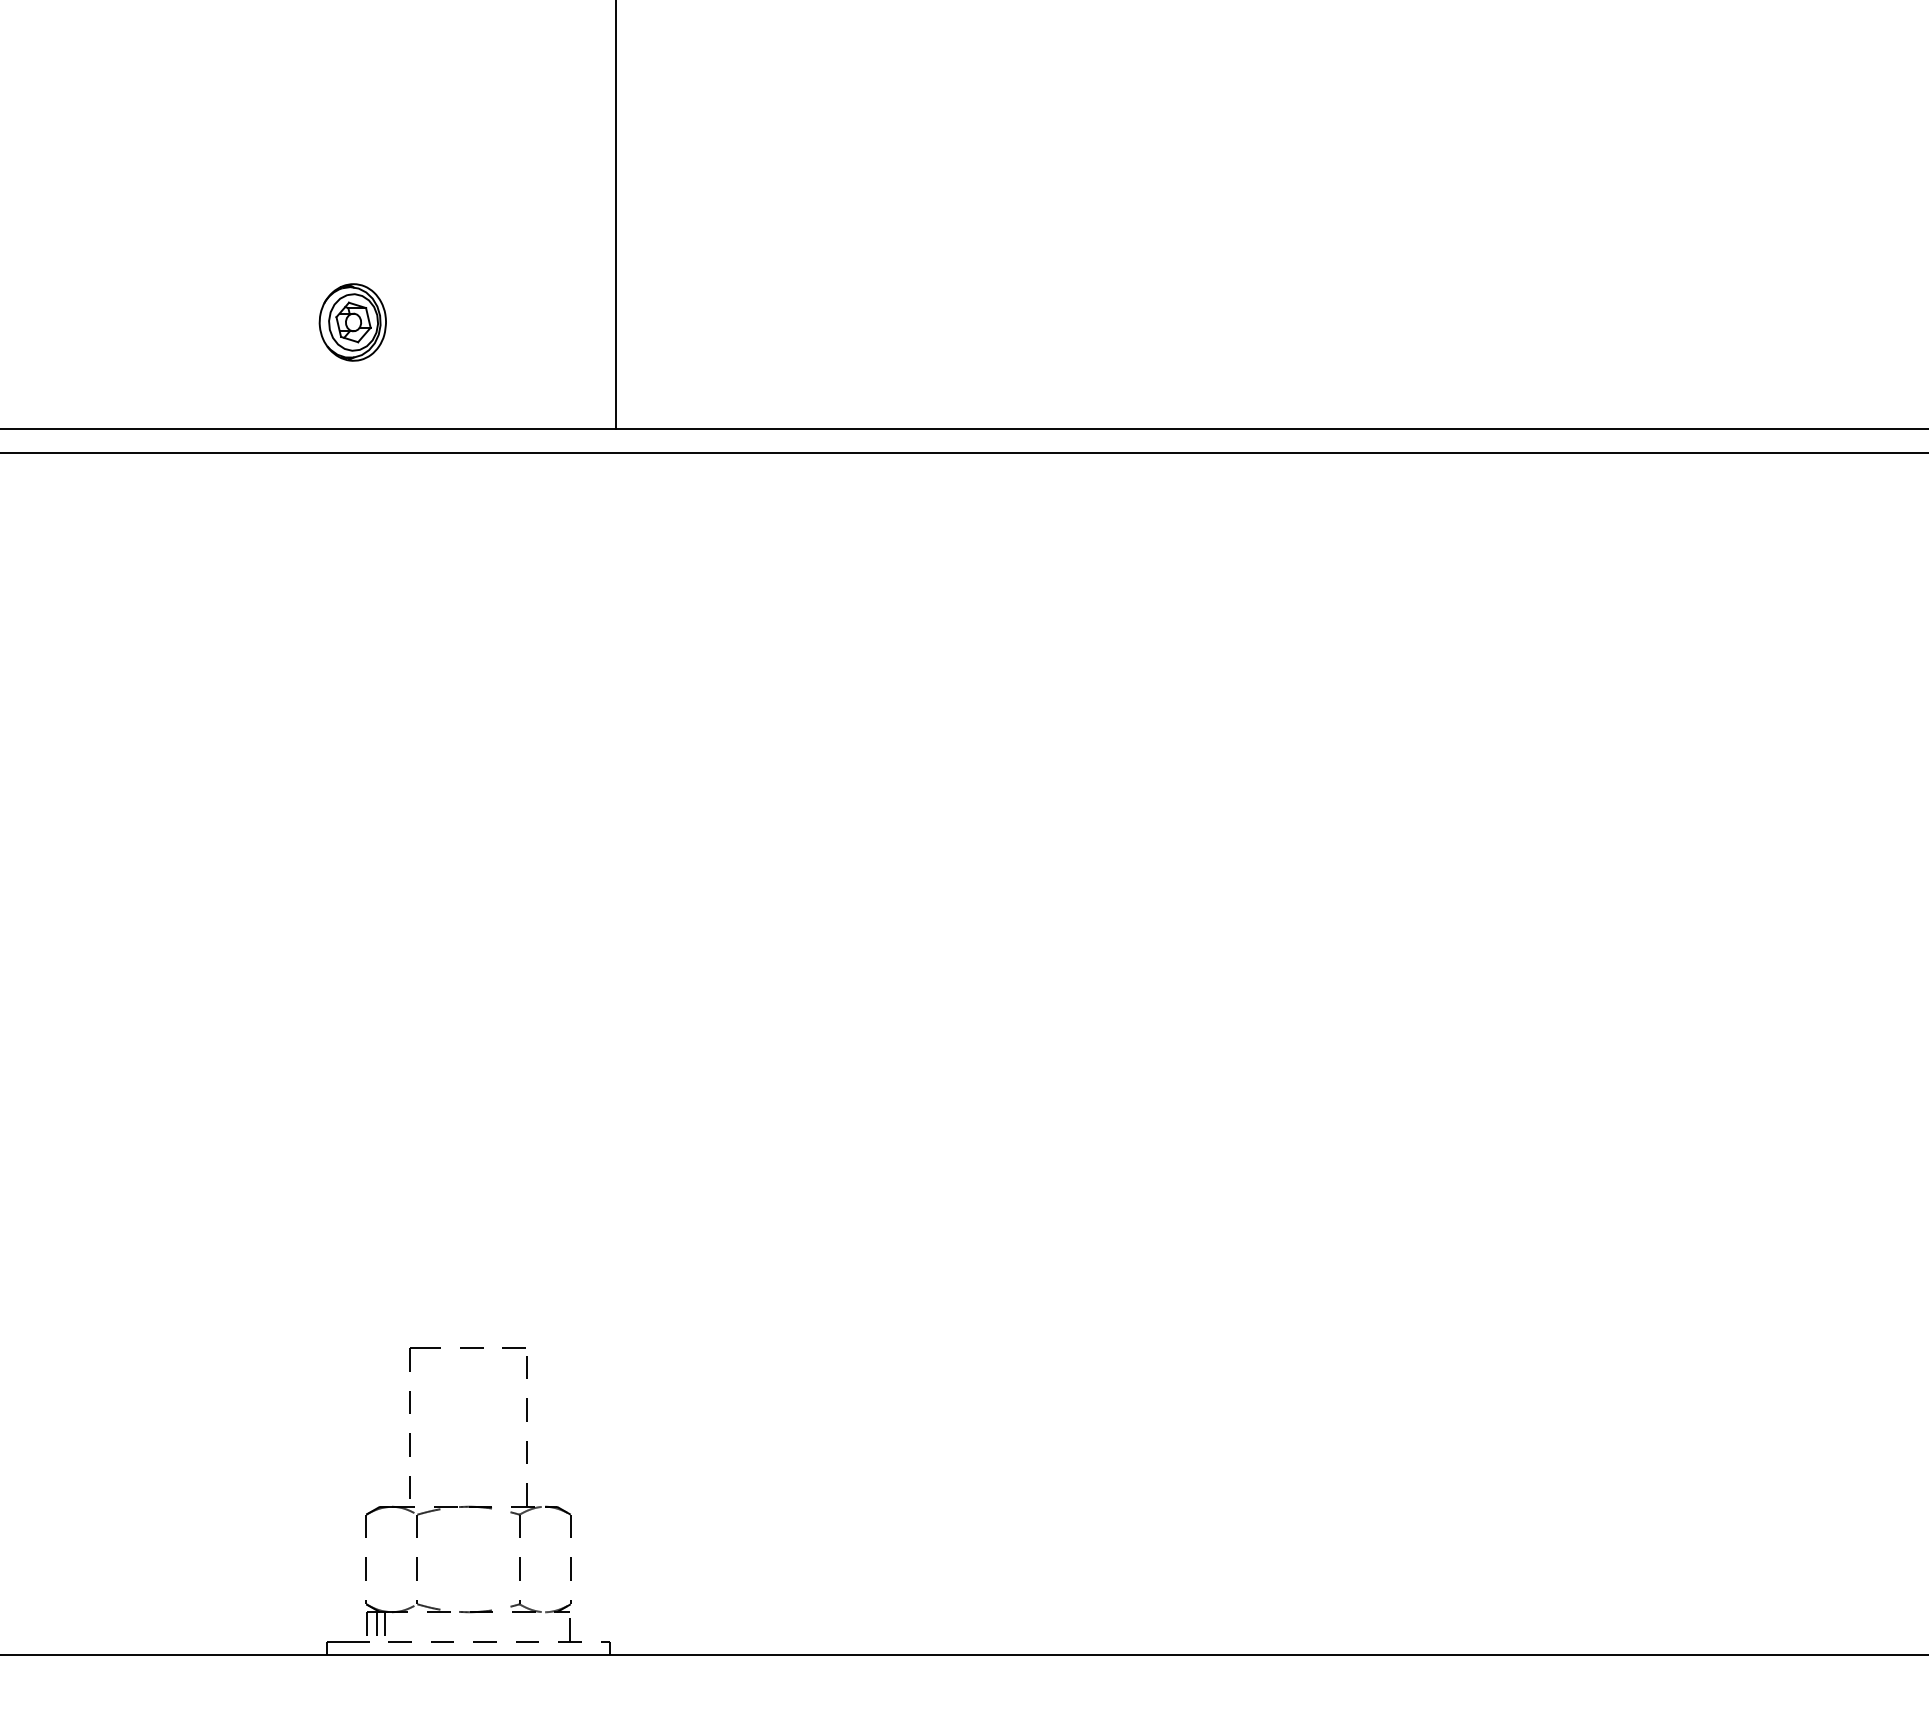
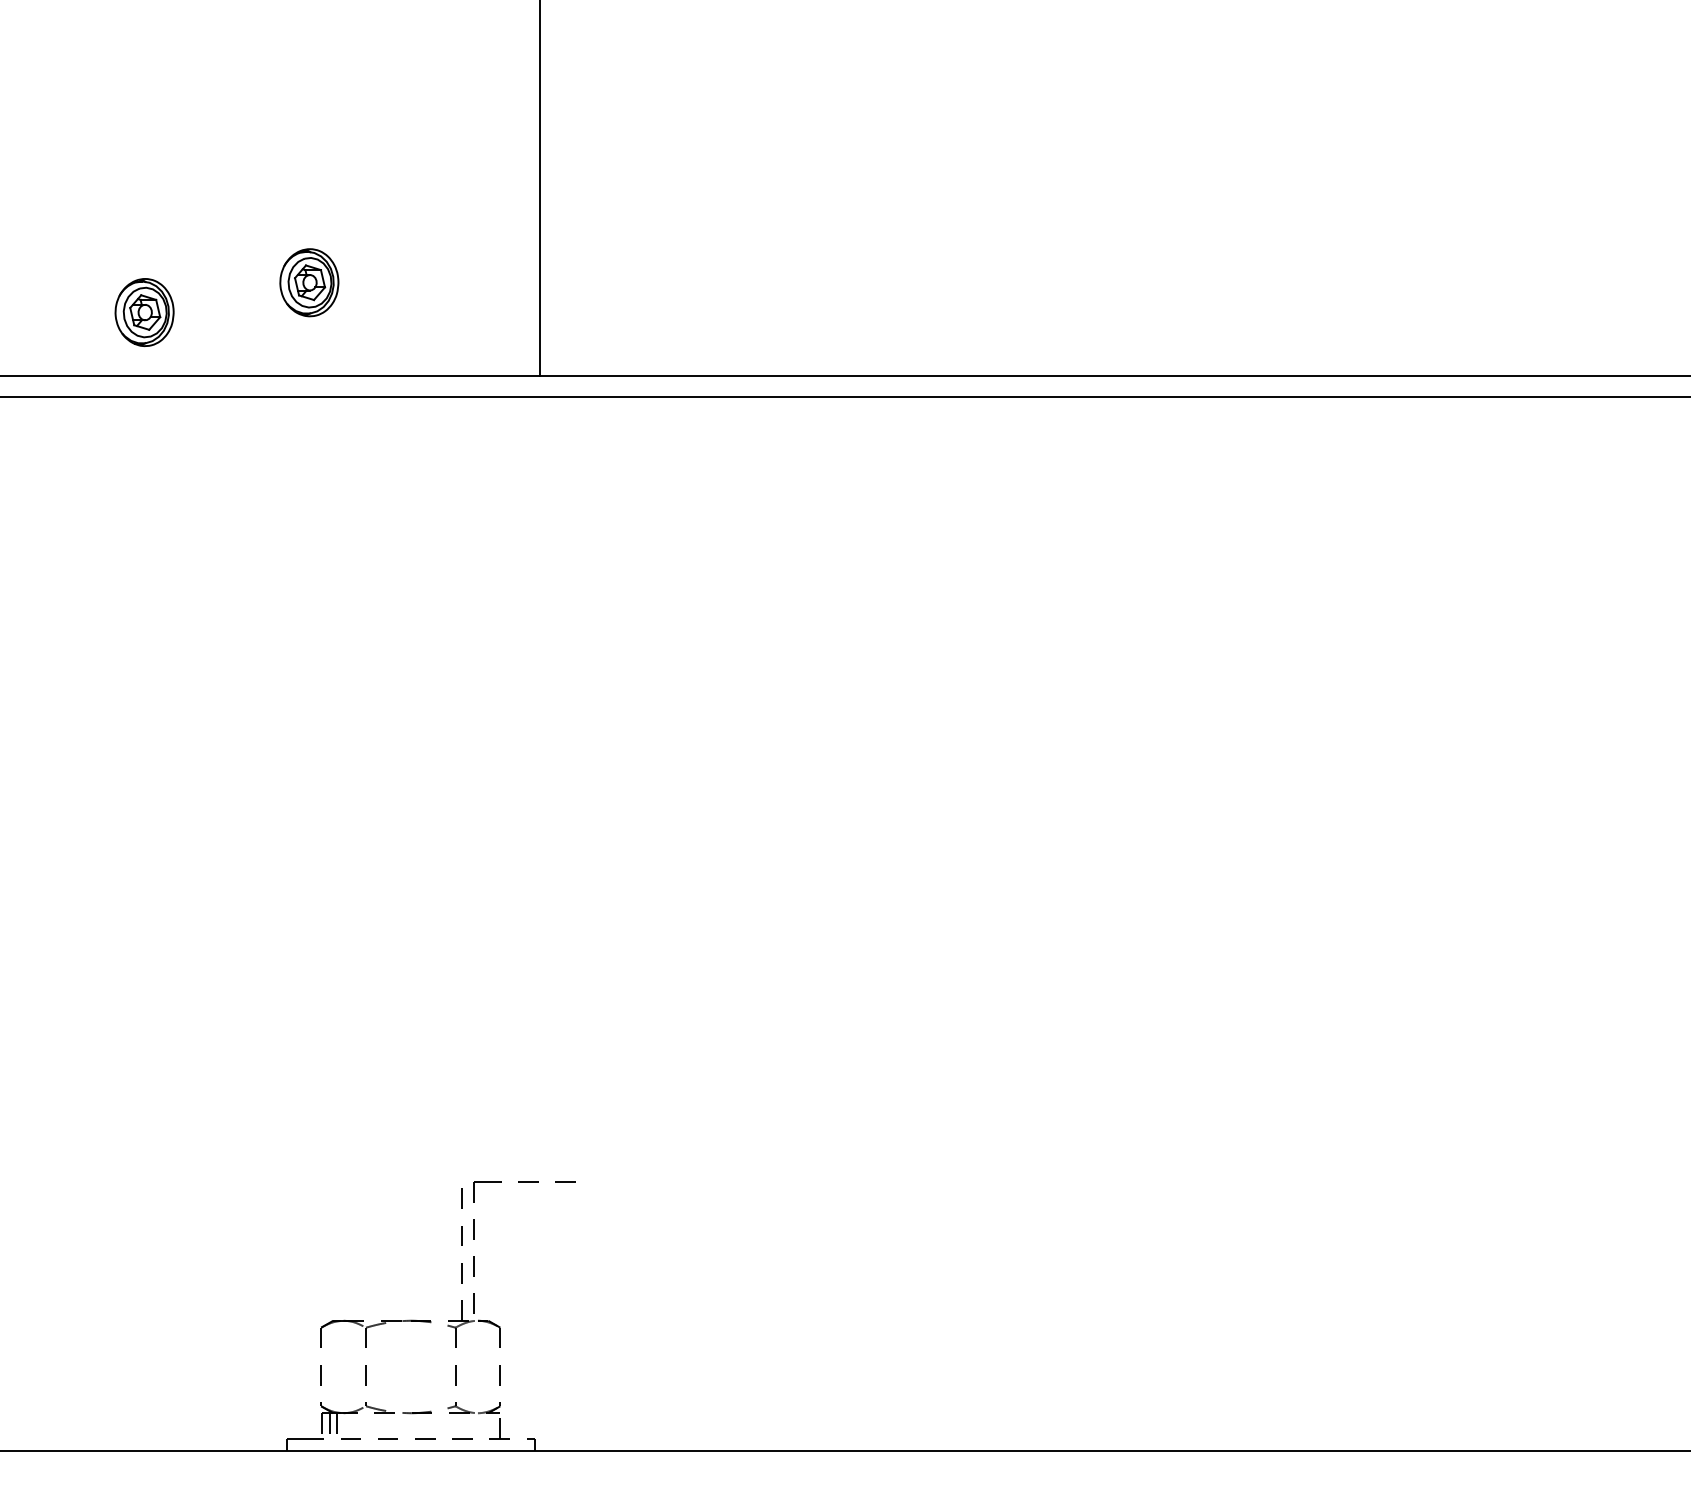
part: (164, 356) -> (144, 312), added
part: (410, 1413) -> (474, 1239), moved

